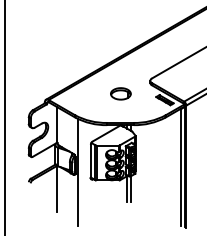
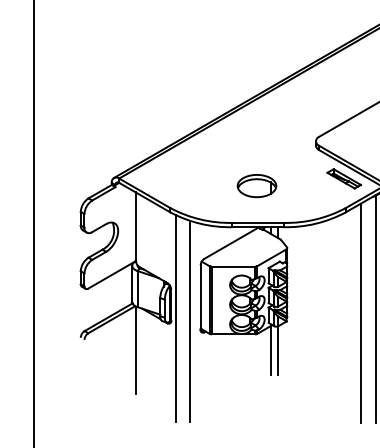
part: (120, 93) -> (256, 185), moved
line: (173, 169) -> (360, 313), added
line: (85, 173) -> (190, 320), added

